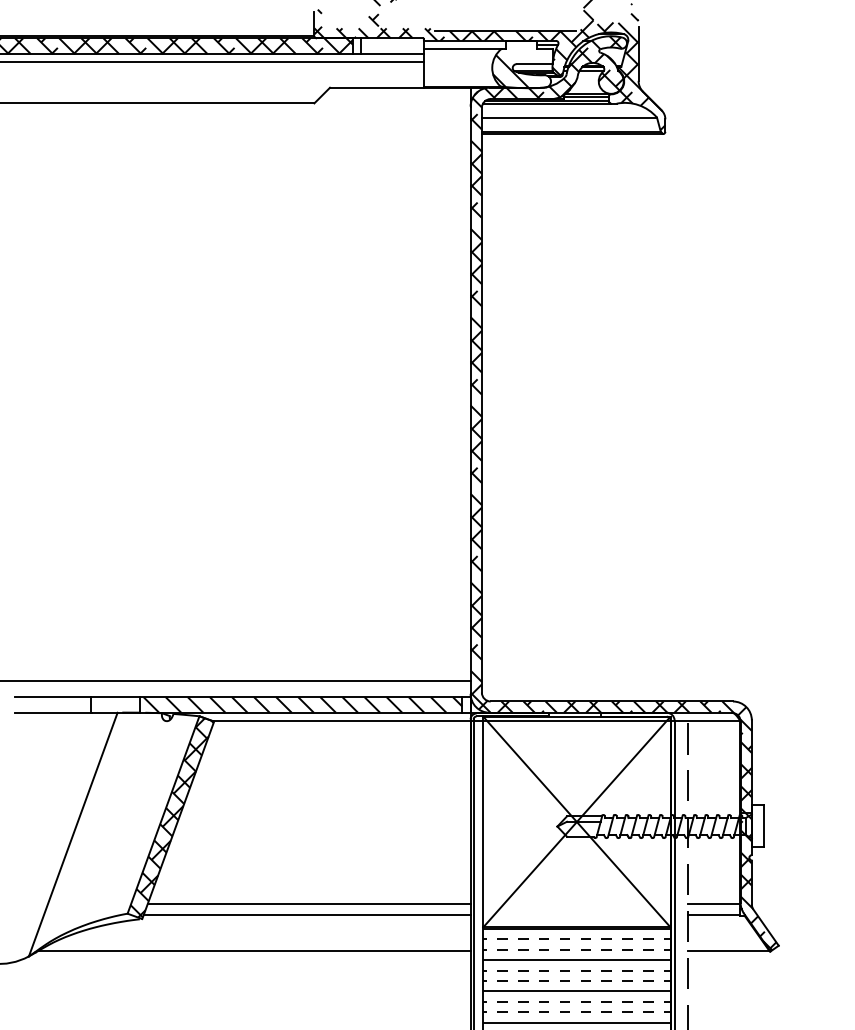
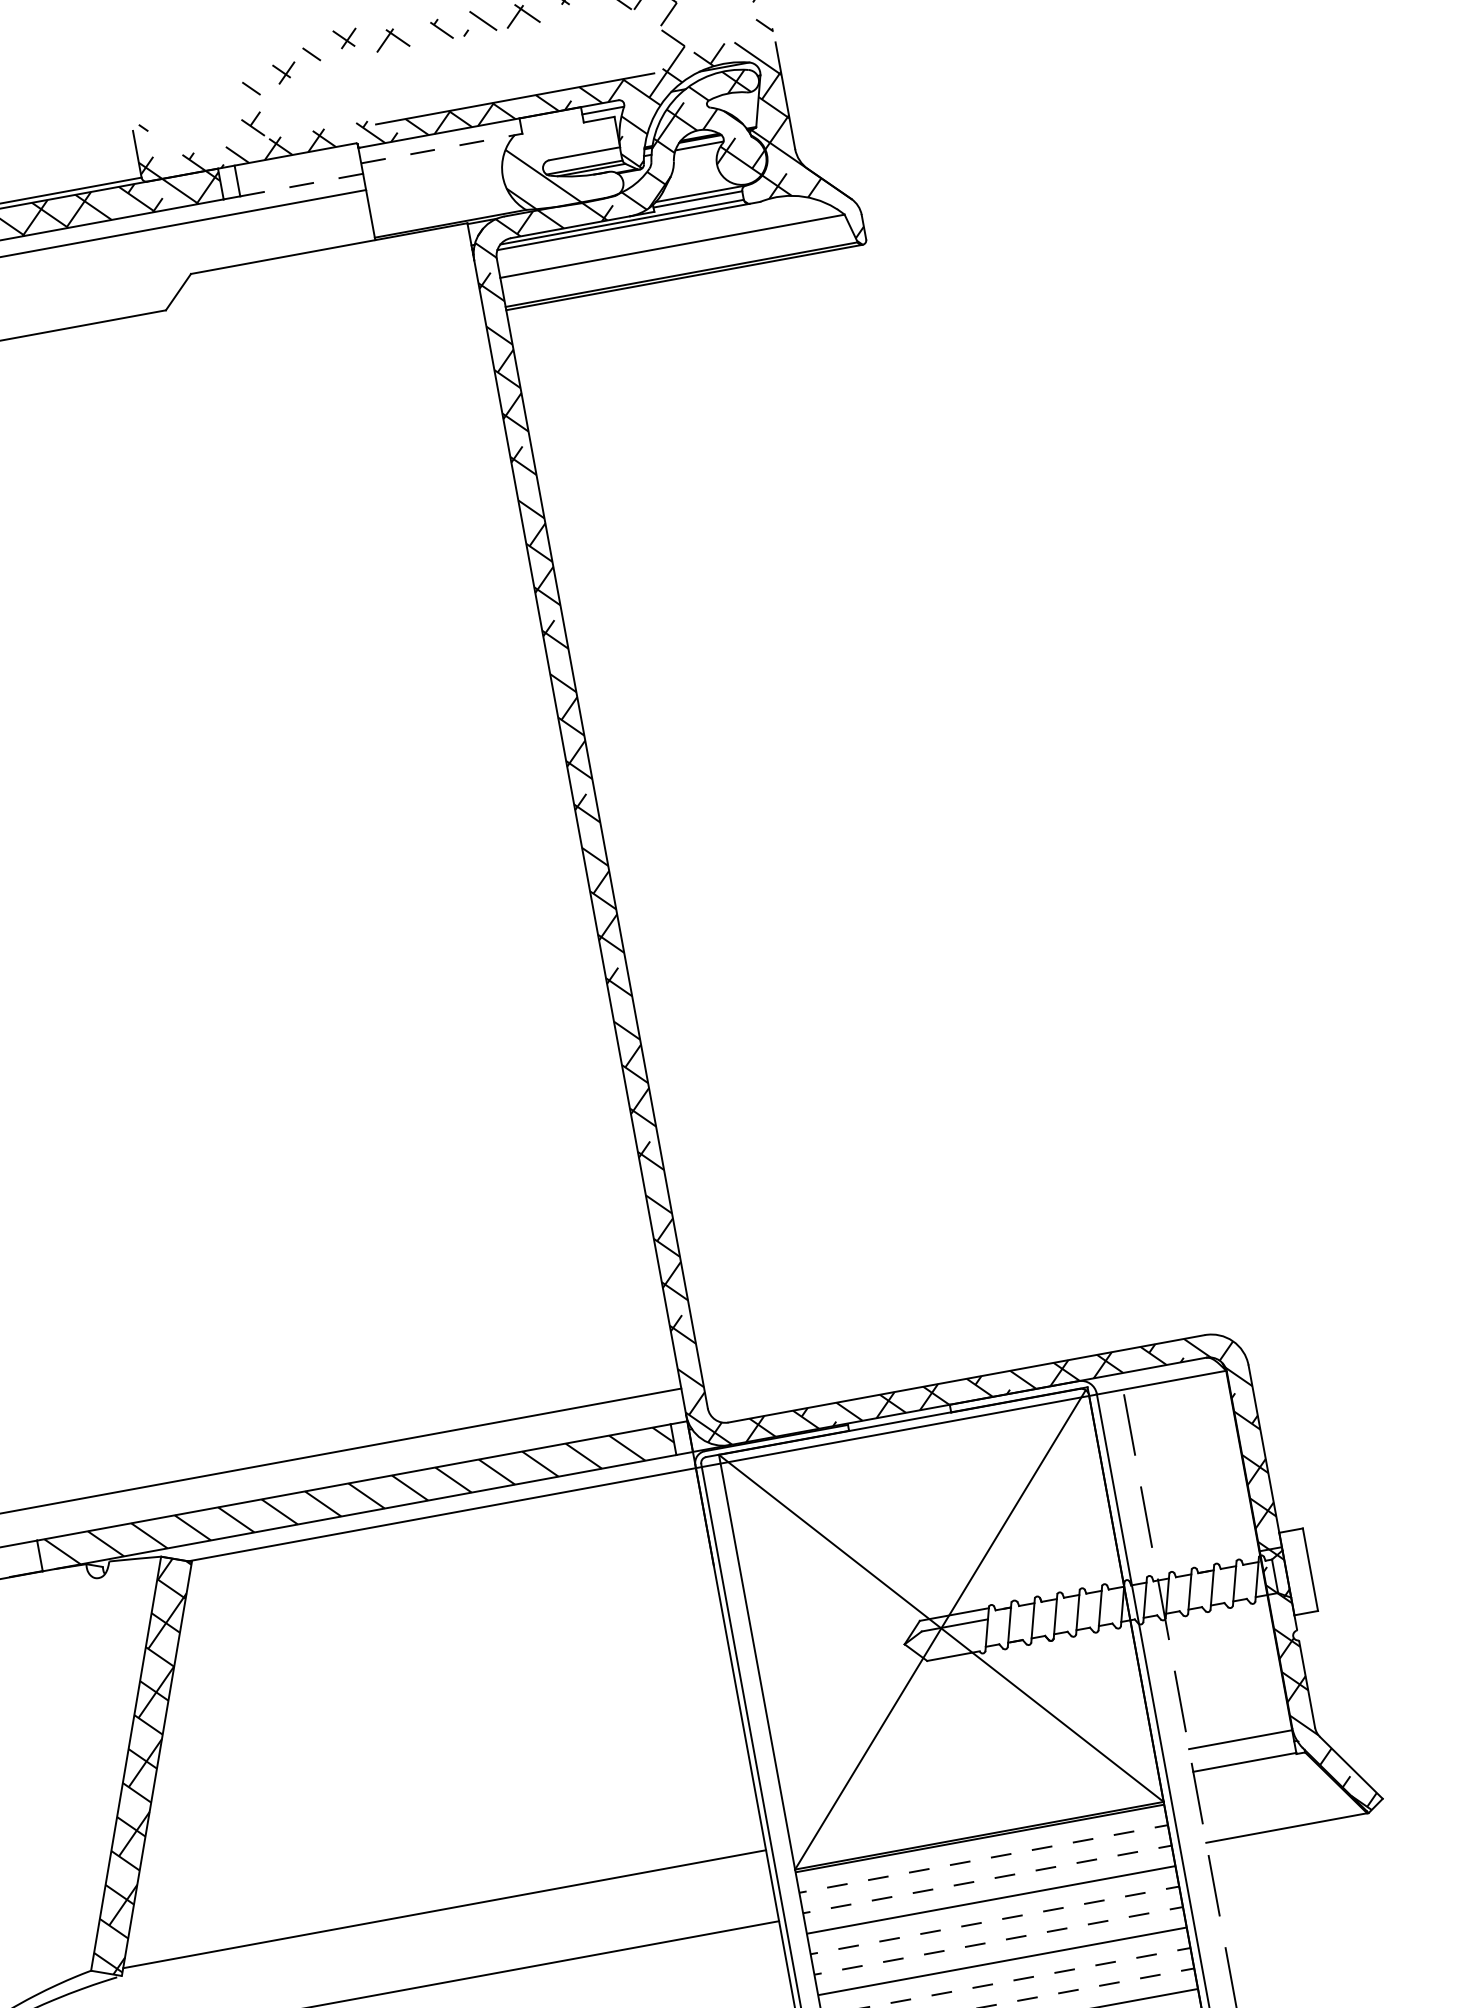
line: (463, 48) -> (439, 148), solid -> dashed
line: (392, 54) -> (301, 186), solid -> dashed
line: (308, 903) -> (443, 1885), removed

